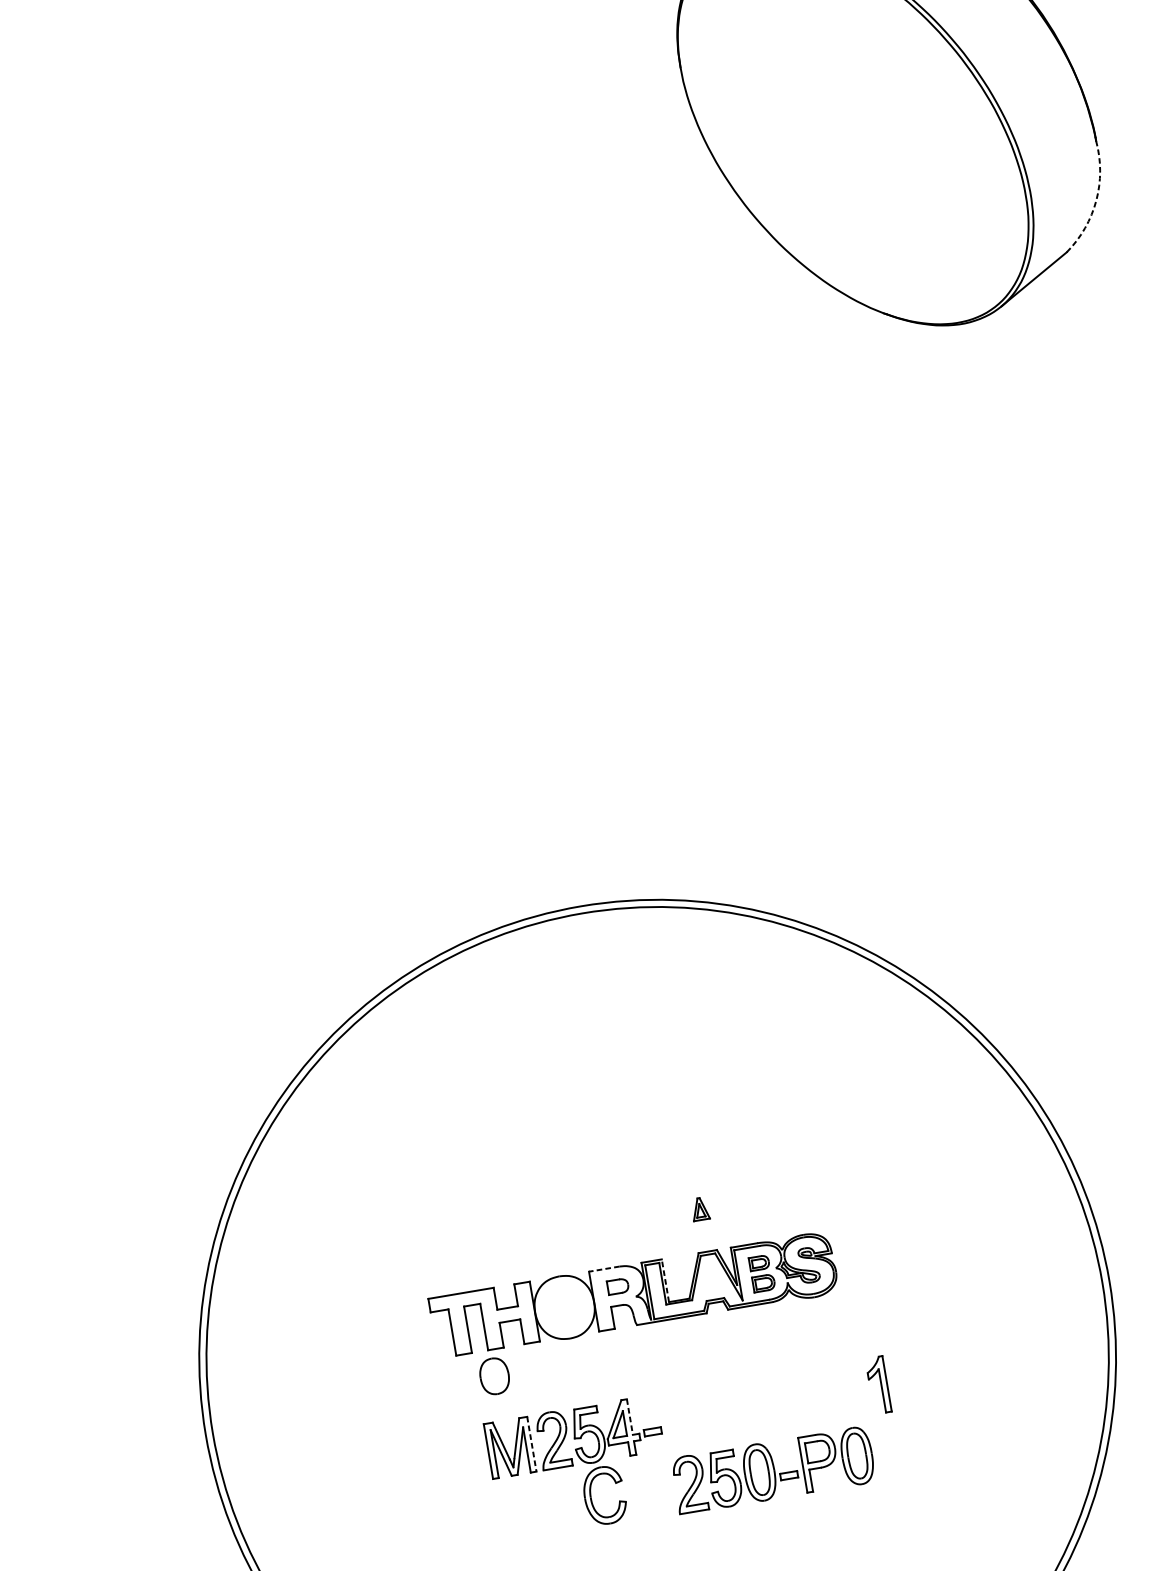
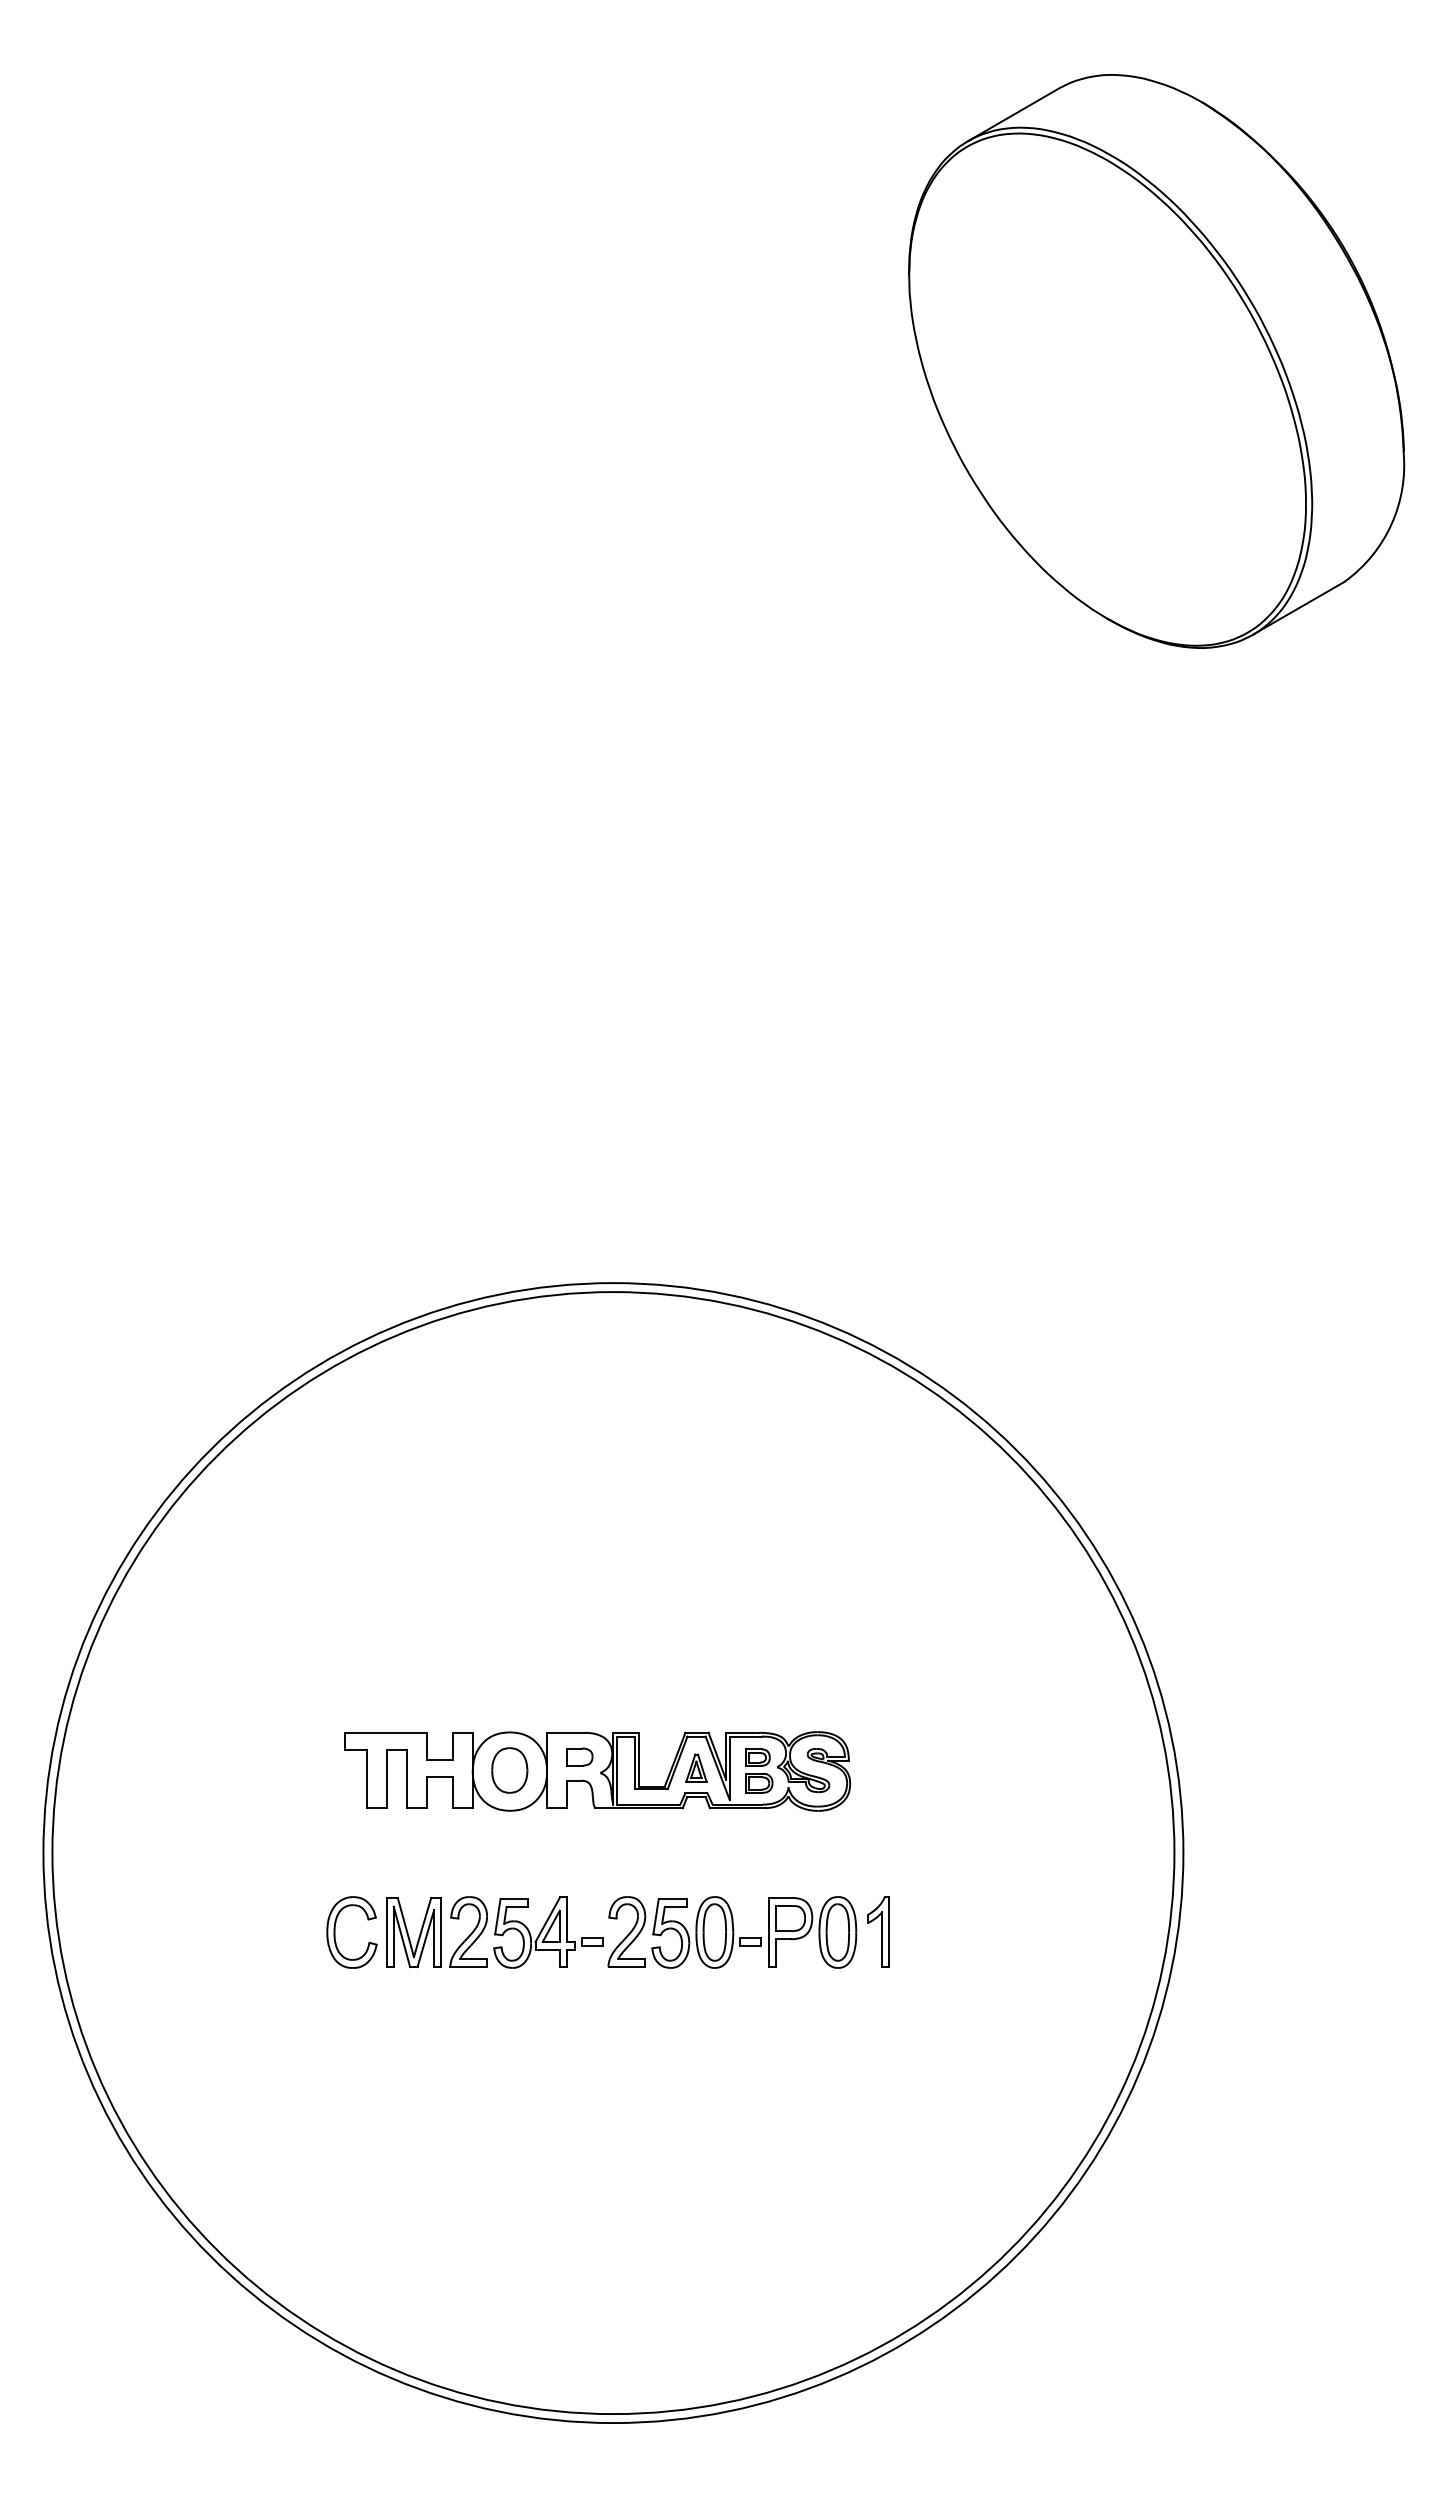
arc: (1096, 200) -> (1391, 524), dashed -> solid
part: (700, 1208) -> (696, 1767), moved
line: (604, 1268) -> (566, 1732), dashed -> solid
line: (665, 1280) -> (639, 1759), dashed -> solid
part: (494, 1376) -> (509, 1770), moved
line: (630, 1417) -> (567, 1920), dashed -> solid
line: (531, 1444) -> (441, 1932), dashed -> solid
part: (773, 1470) -> (732, 1932), moved
part: (591, 1497) -> (335, 1932), moved

